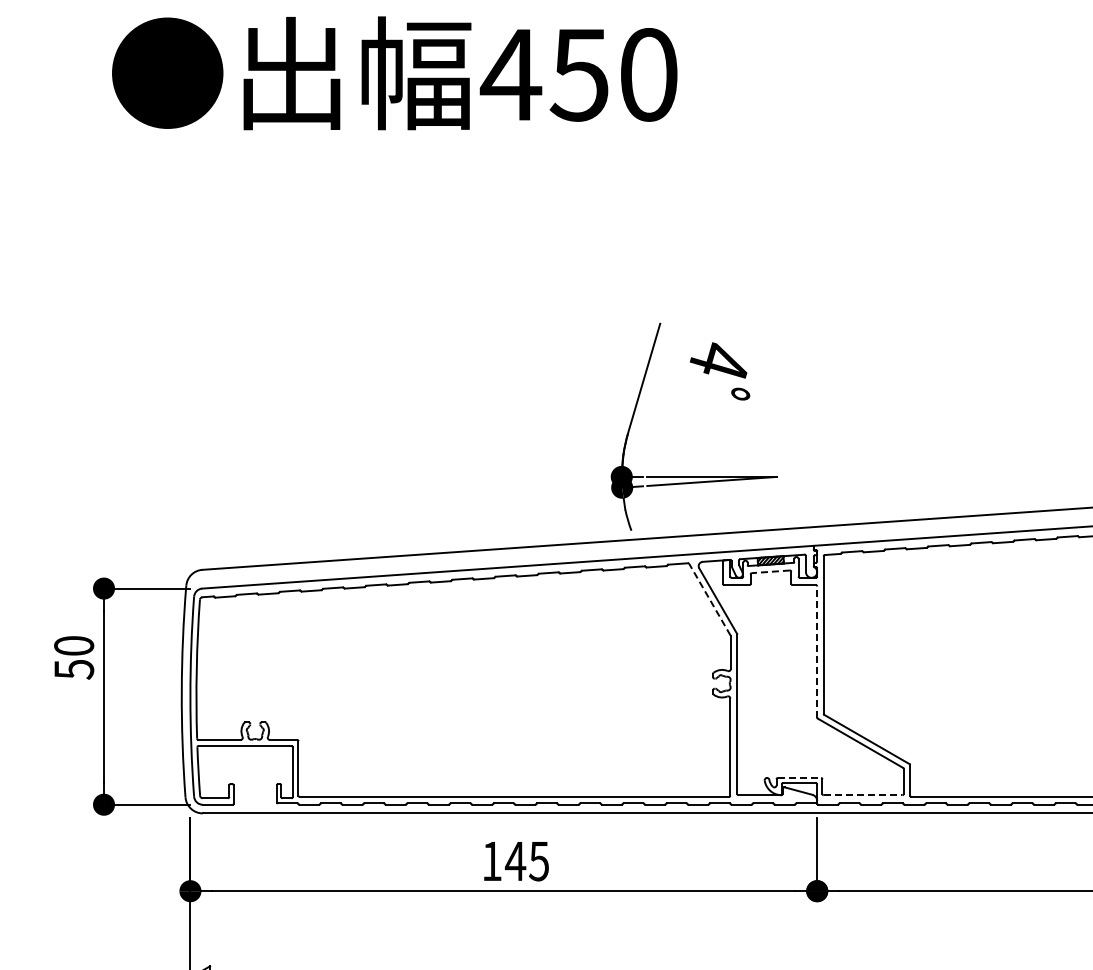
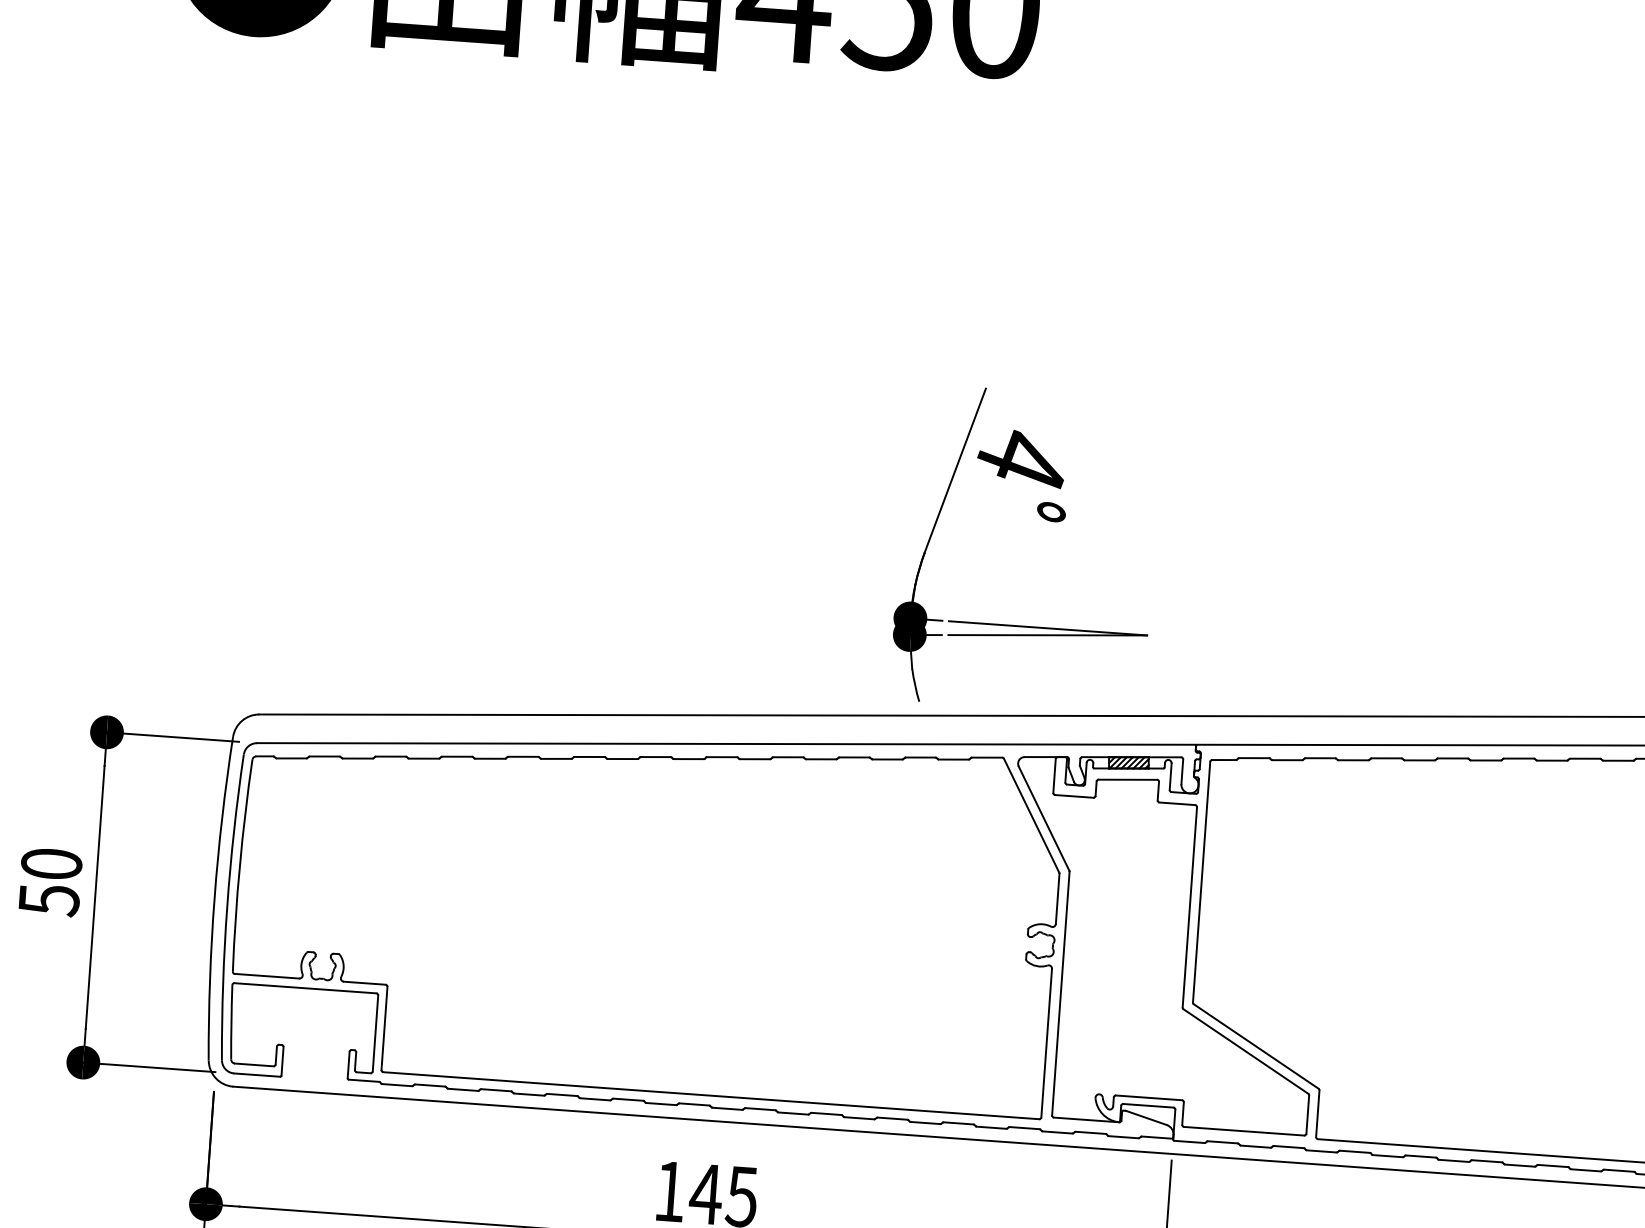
text: (719, 371) -> (1021, 475), moved
line: (770, 571) -> (1127, 779), dashed -> solid
line: (709, 599) -> (1031, 815), dashed -> solid
line: (817, 651) -> (1190, 906), dashed -> solid
text: (74, 657) -> (50, 881), moved
line: (799, 777) -> (1149, 1097), dashed -> solid
line: (863, 795) -> (1244, 1131), dashed -> solid

